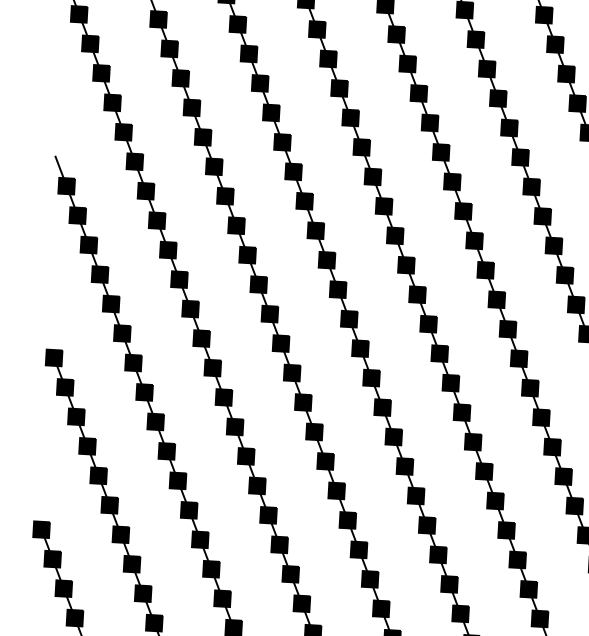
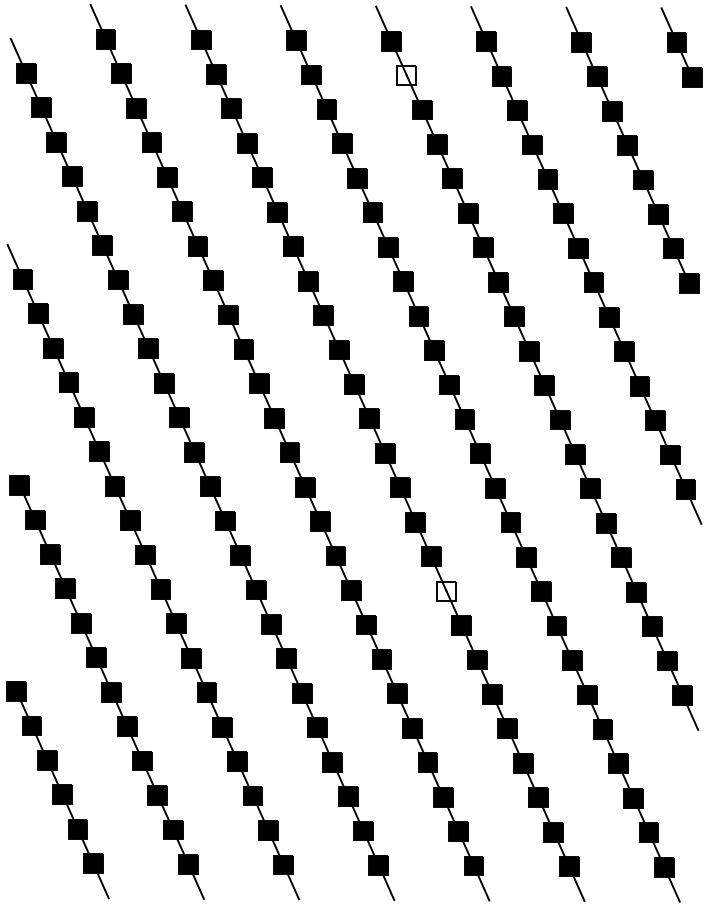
fill: (396, 34) -> (406, 75), removed
fill: (404, 466) -> (446, 590), removed

